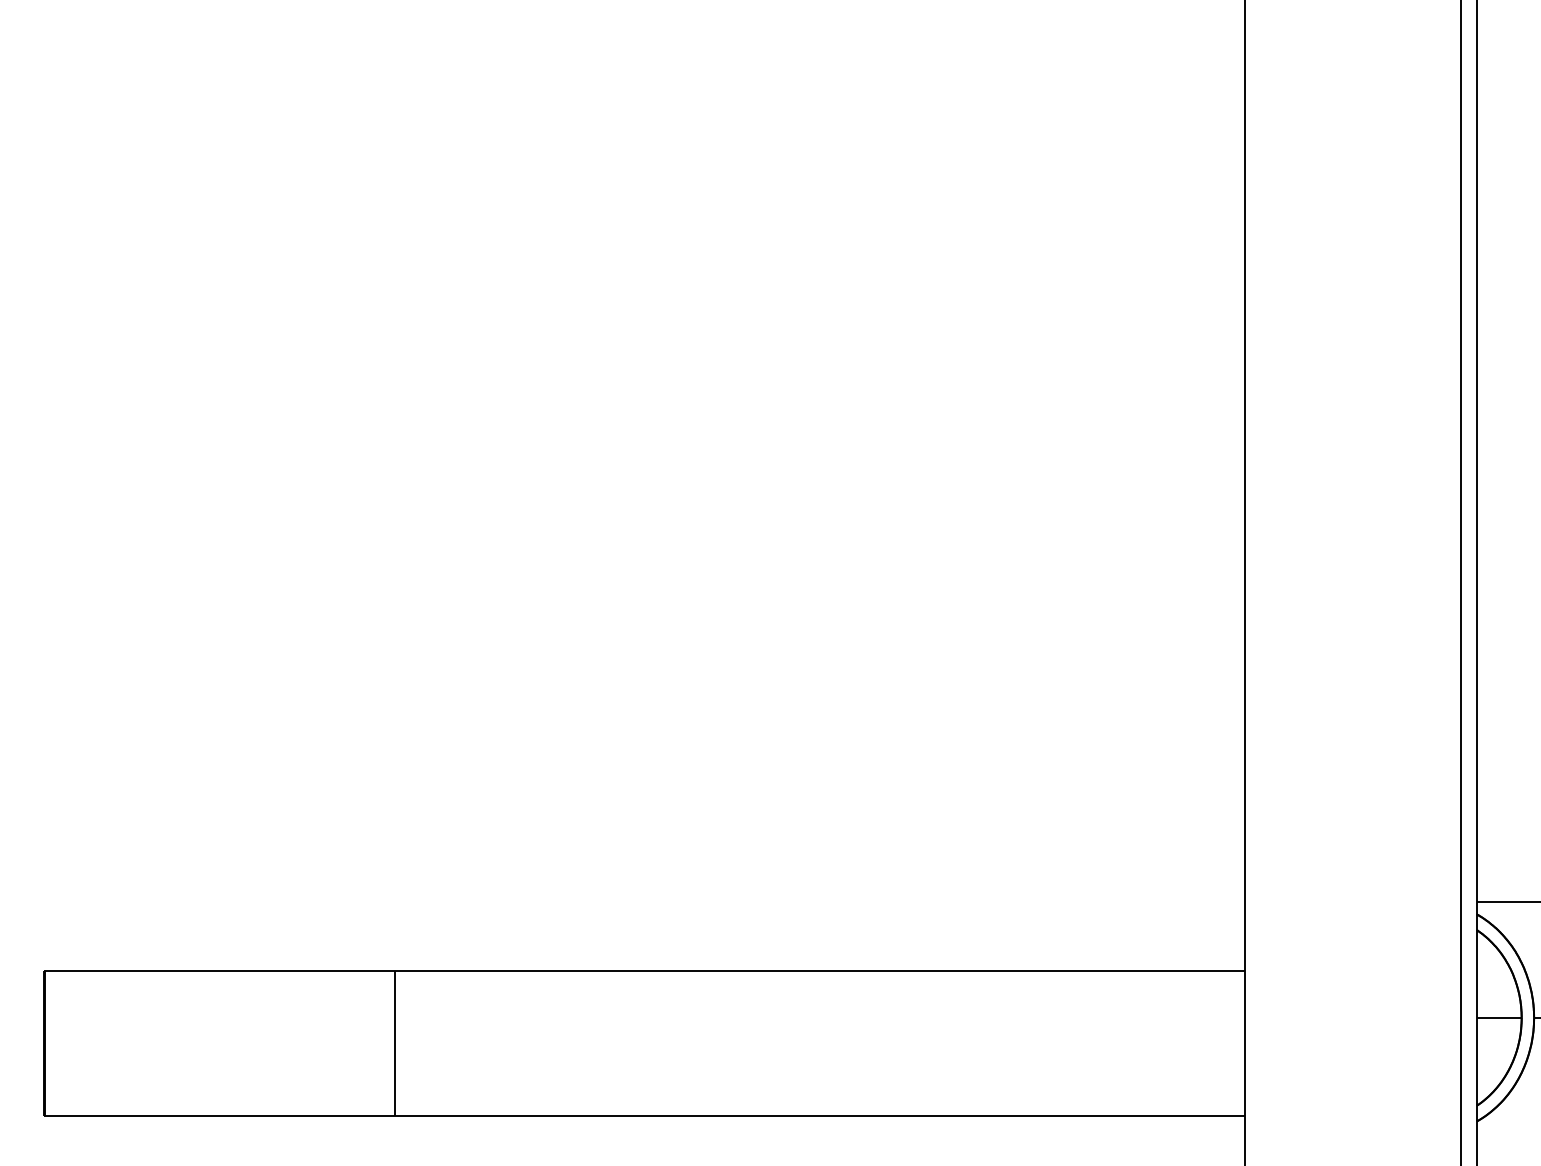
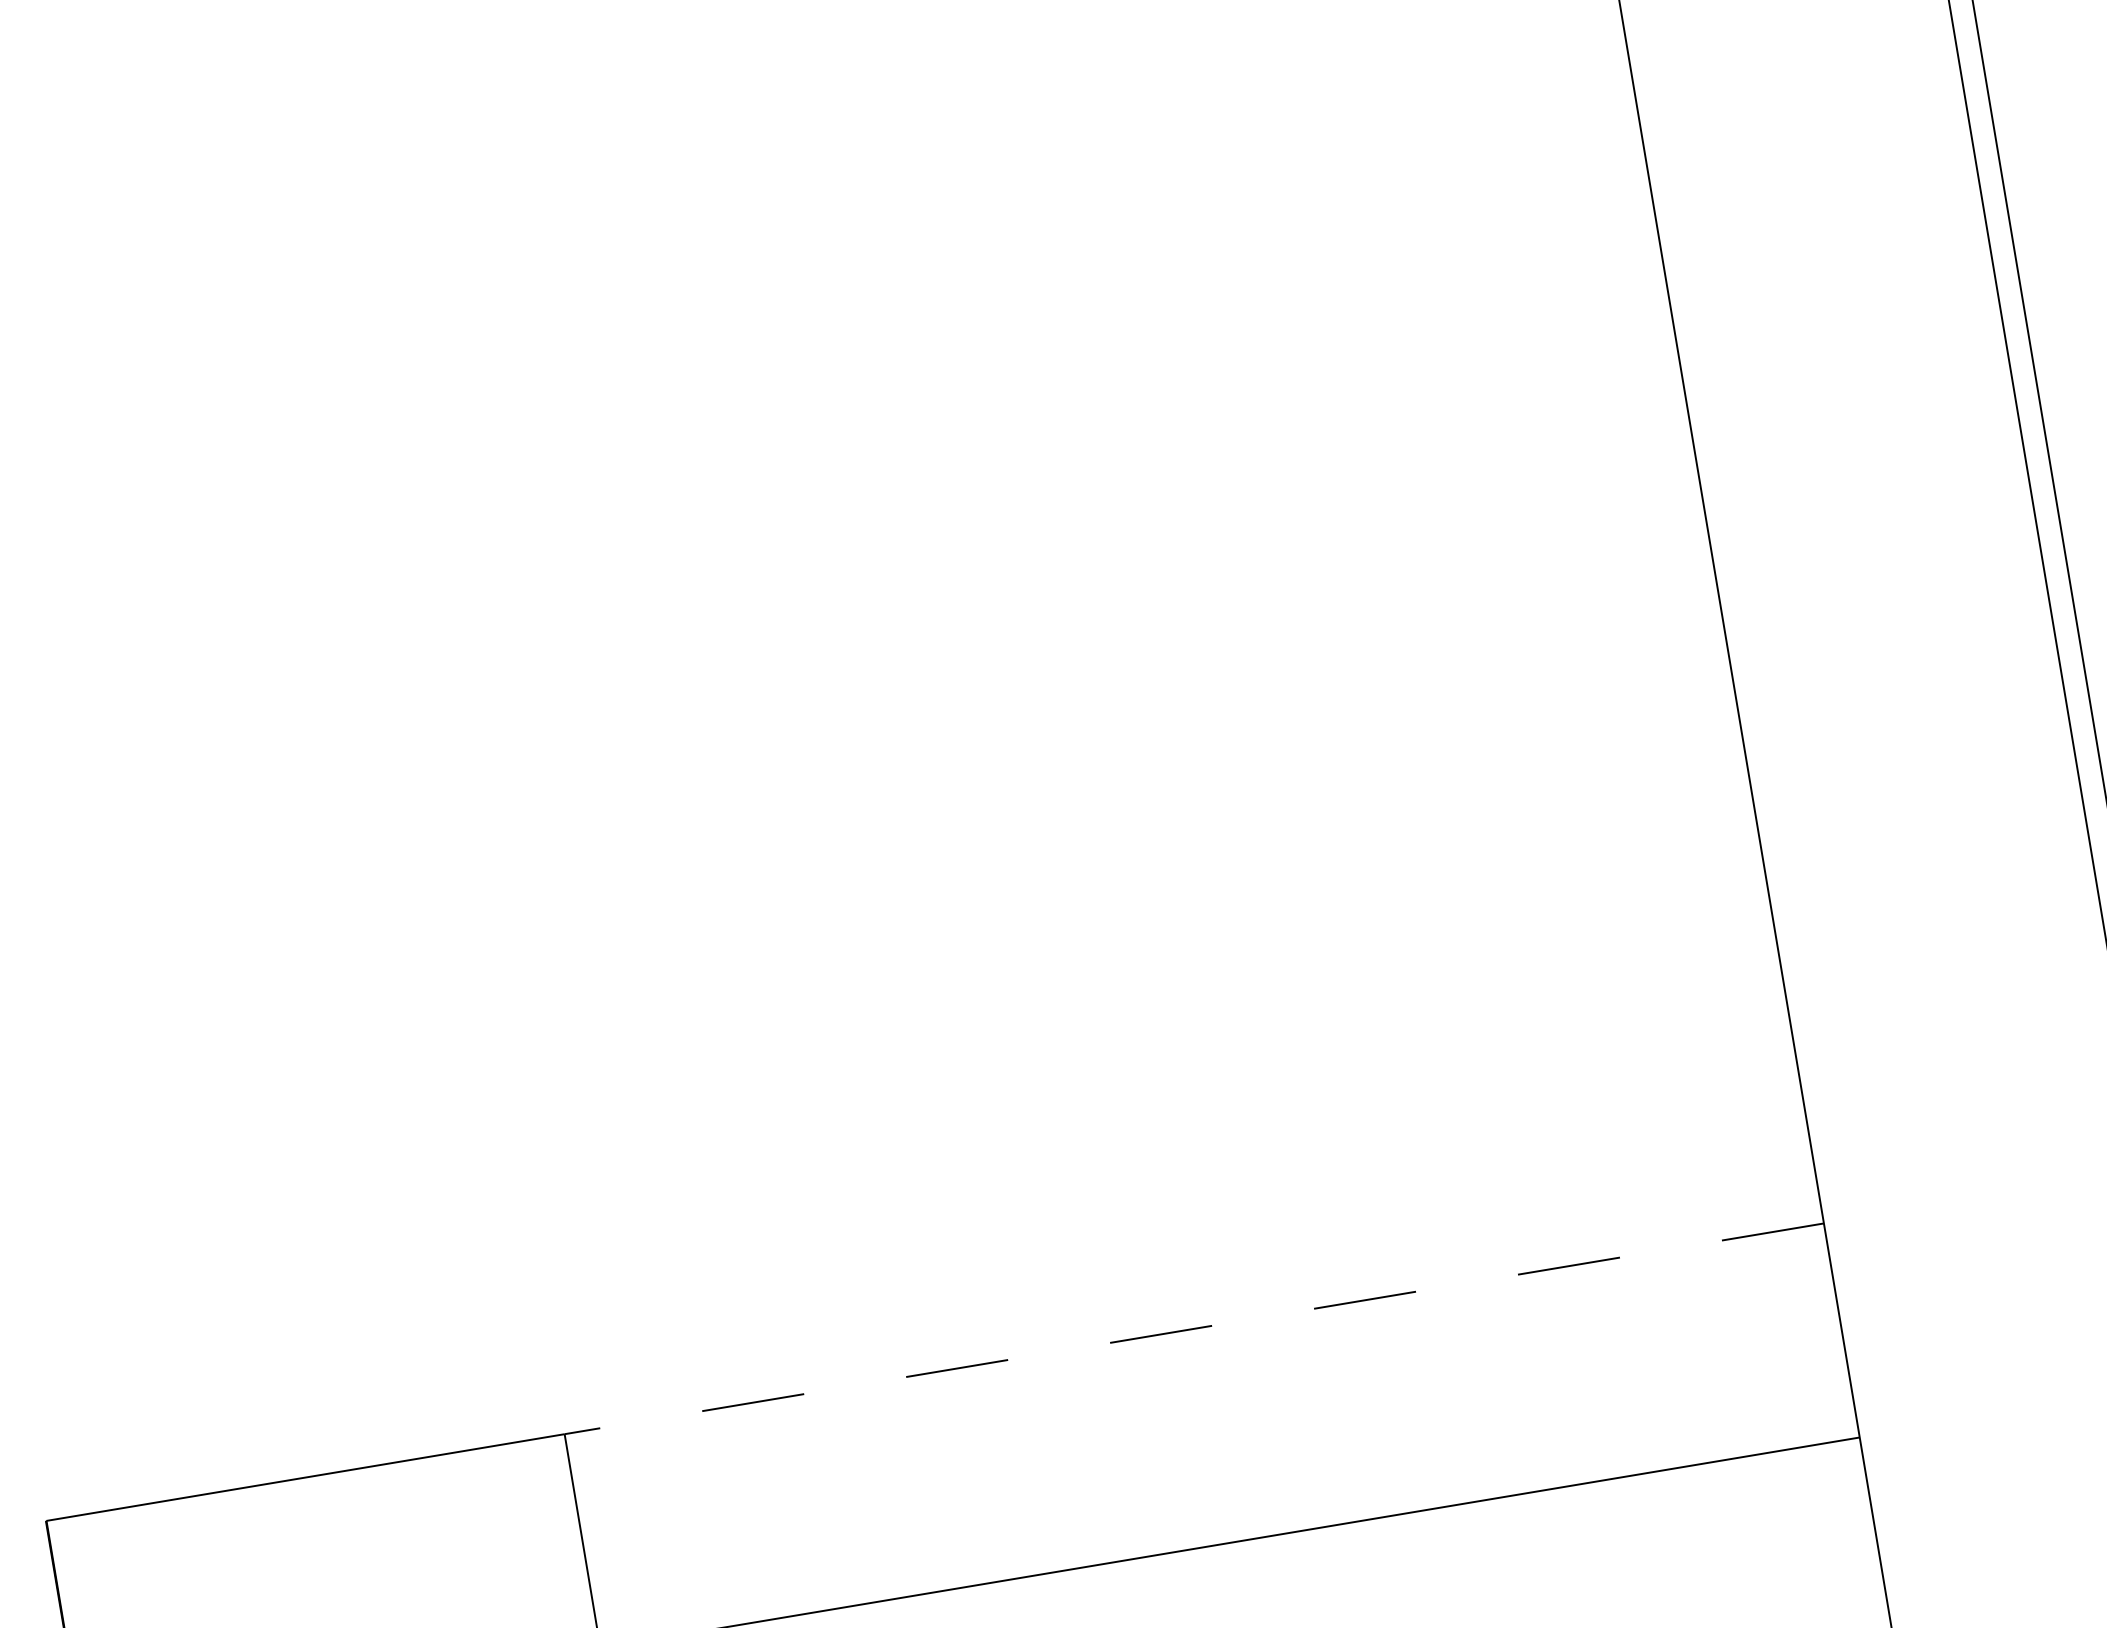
line: (819, 971) -> (1194, 1329), solid -> dashed

